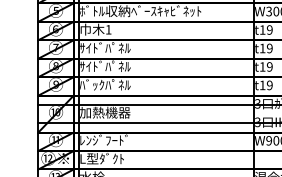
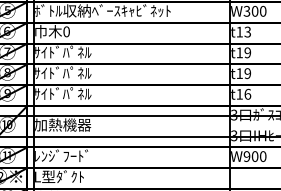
text: (108, 29) -> (66, 31), 1 -> 0
text: (269, 29) -> (247, 31), t19 -> t13
text: (92, 84) -> (48, 93), ﾊﾞｯｸﾊﾟﾈﾙ -> ｻｲﾄﾞﾊﾟﾈﾙ
text: (269, 85) -> (247, 94), t19 -> t16

